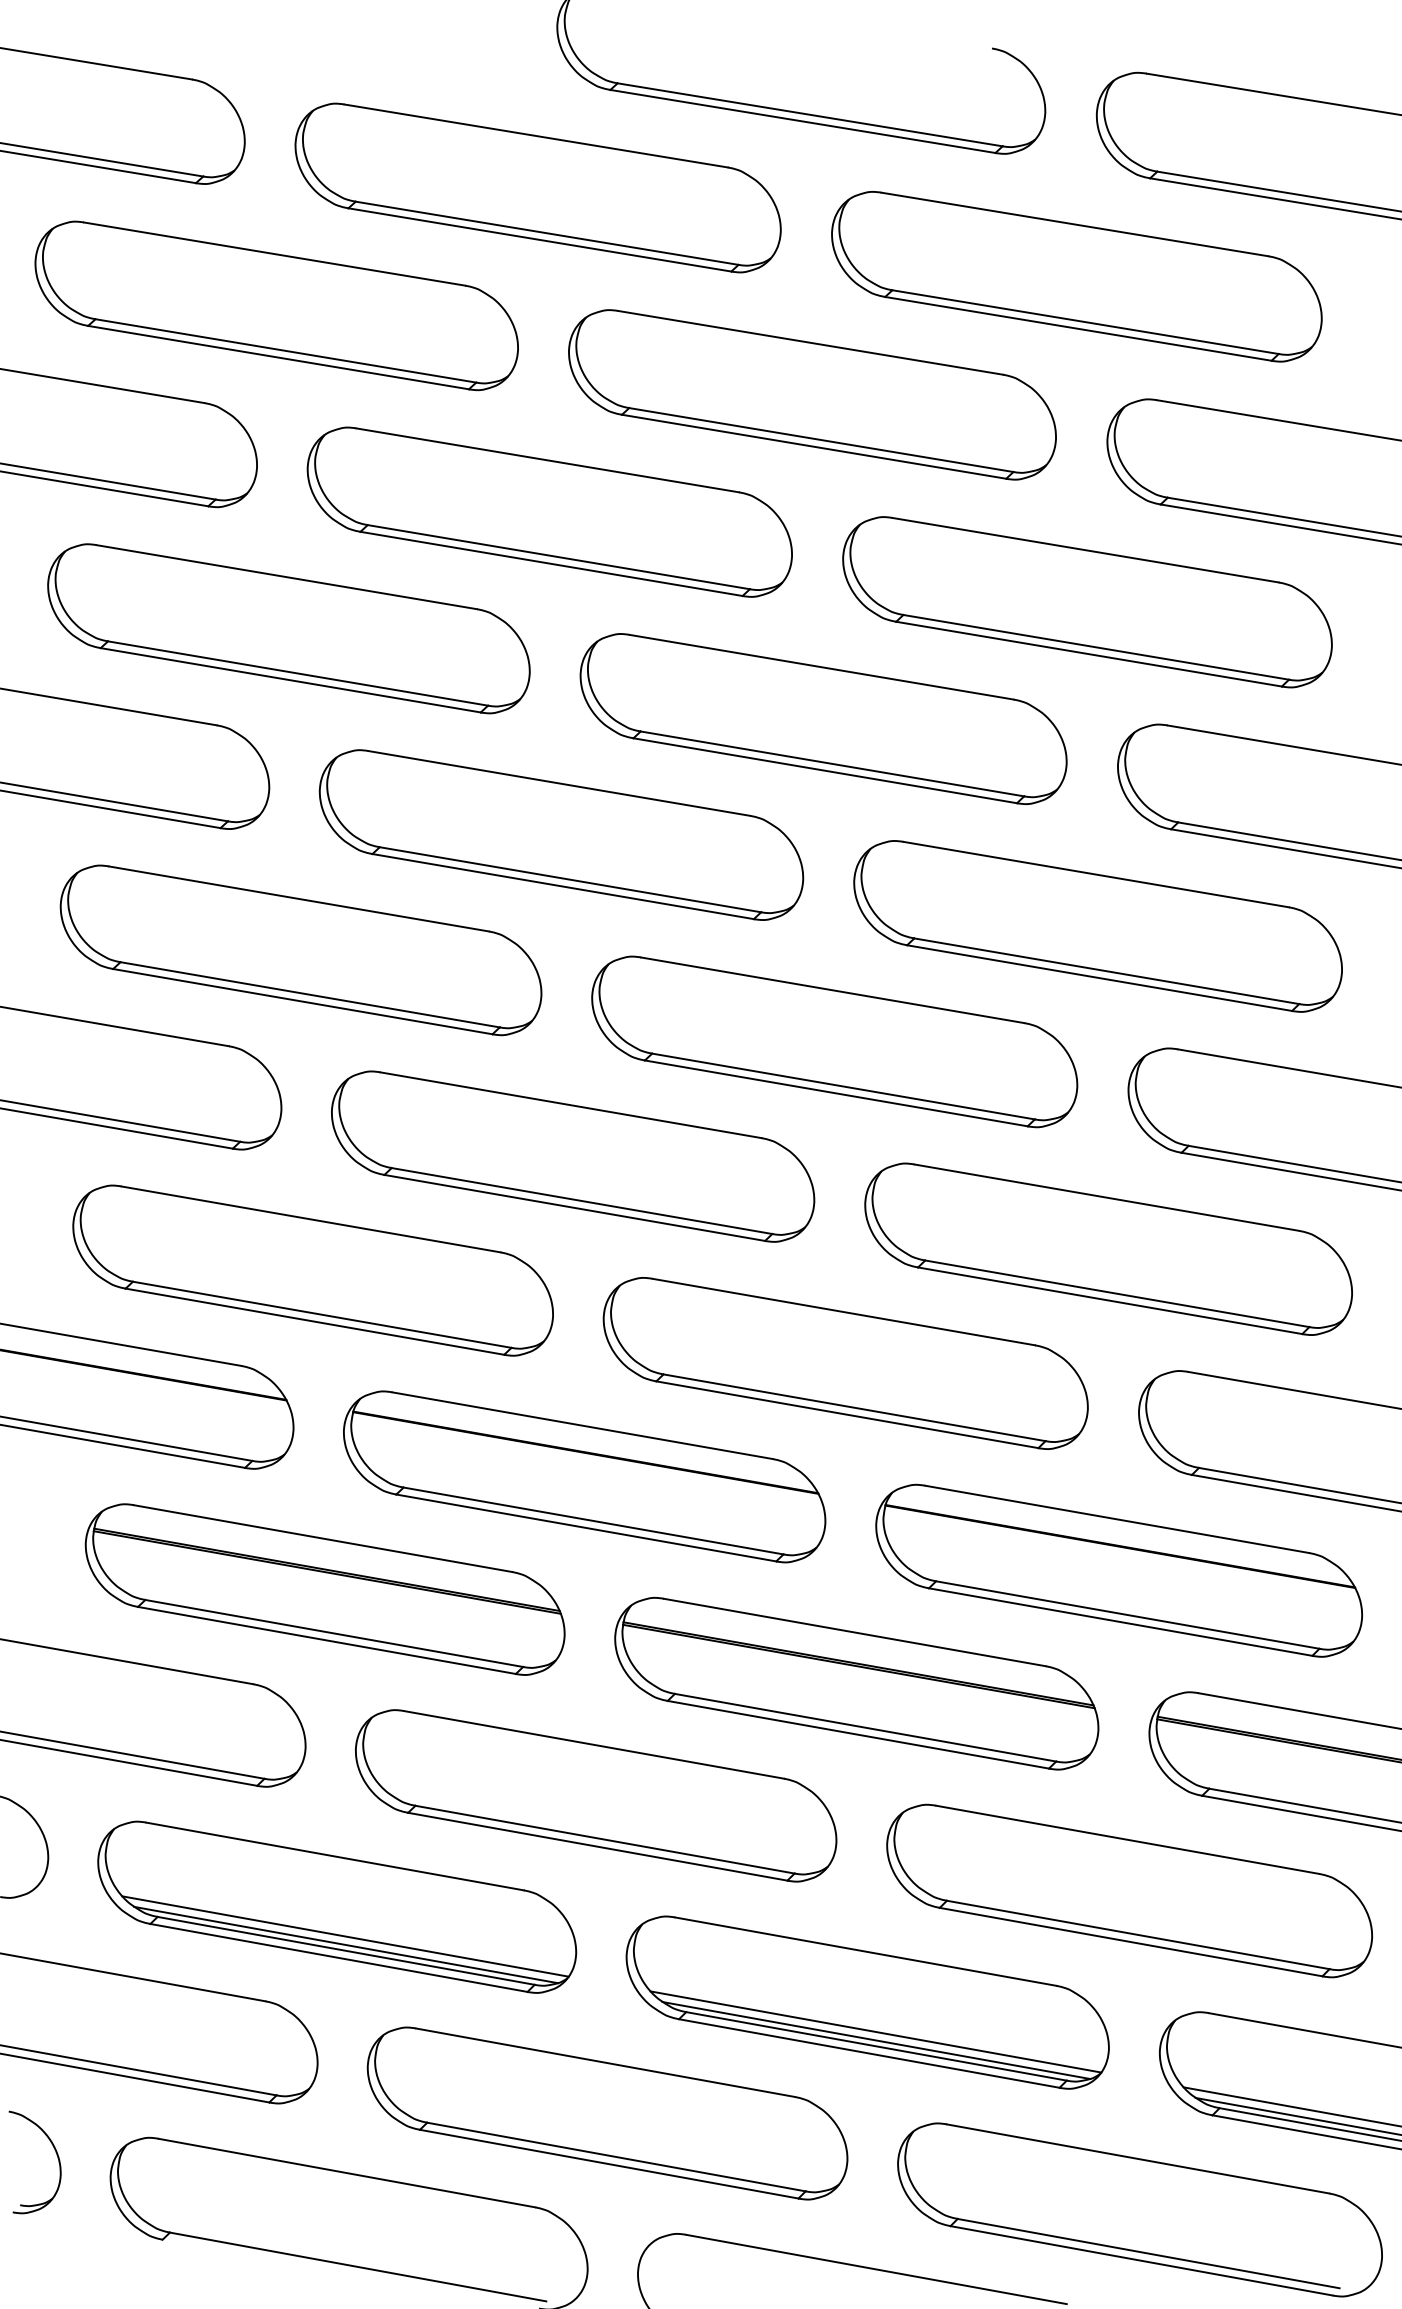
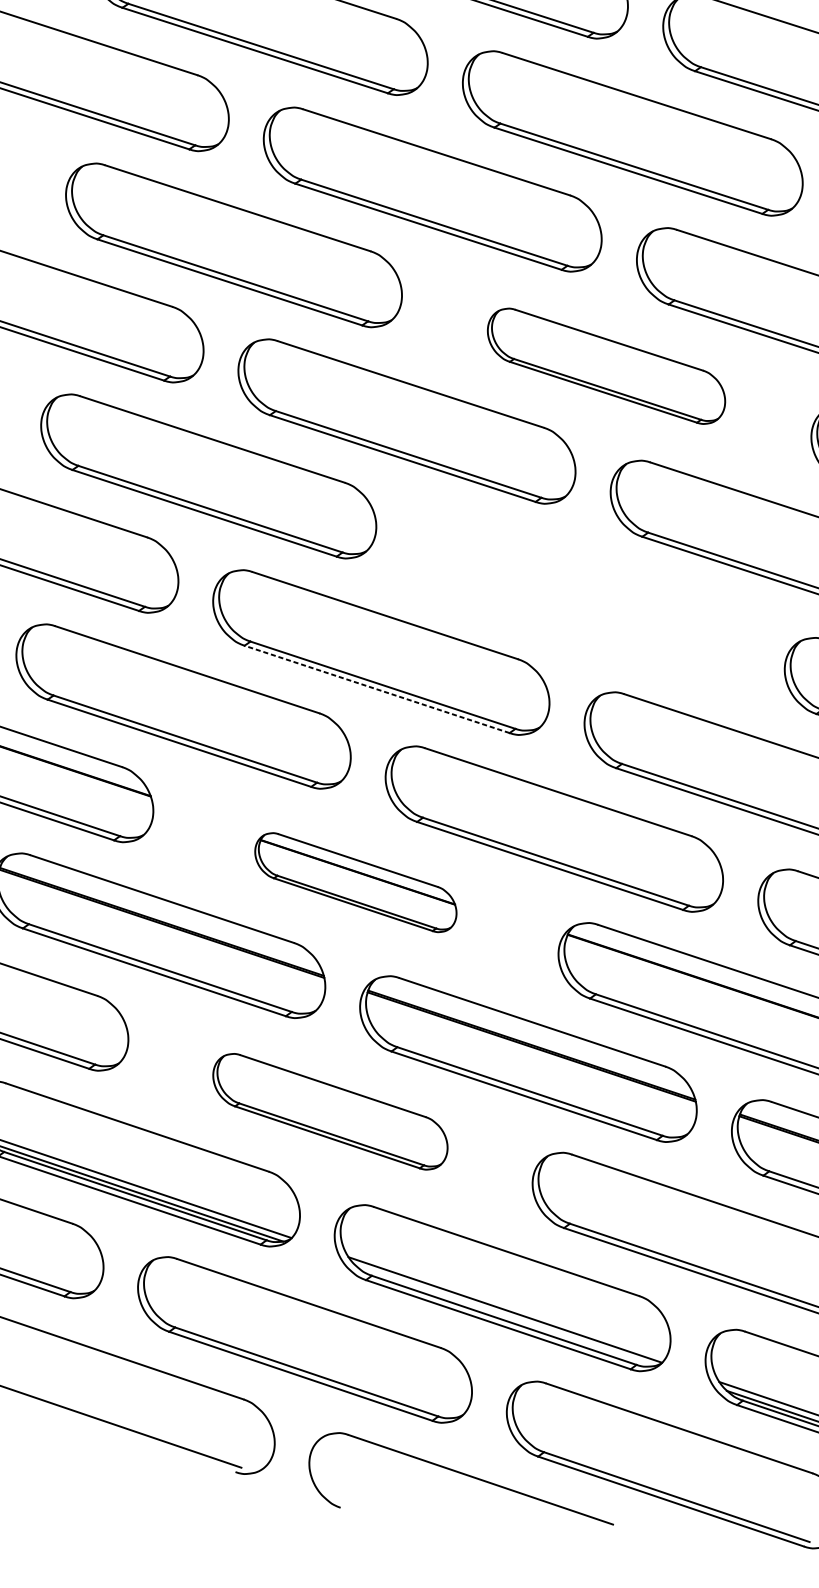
part: (823, 718) -> (606, 365), size x0.7
part: (834, 1041) -> (580, 597), removed
line: (574, 1207) -> (376, 689), solid -> dashed
part: (584, 1476) -> (355, 882), size x0.6
part: (596, 1795) -> (330, 1111), size x0.7
line: (876, 2040) -> (504, 1316), removed

